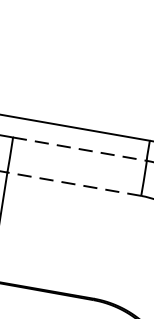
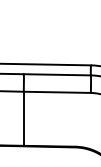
line: (80, 148) -> (57, 74), dashed -> solid
line: (74, 184) -> (57, 92), dashed -> solid

